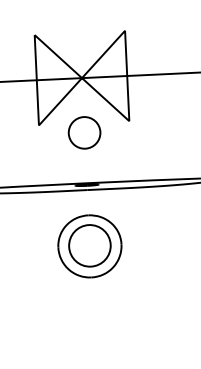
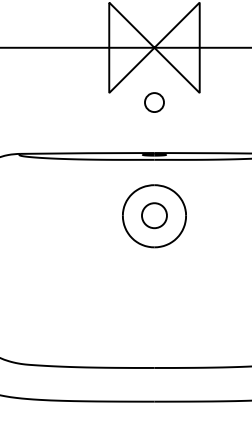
circle: (84, 132) -> (154, 102), size x0.6
circle: (89, 245) -> (154, 215), size x0.6

